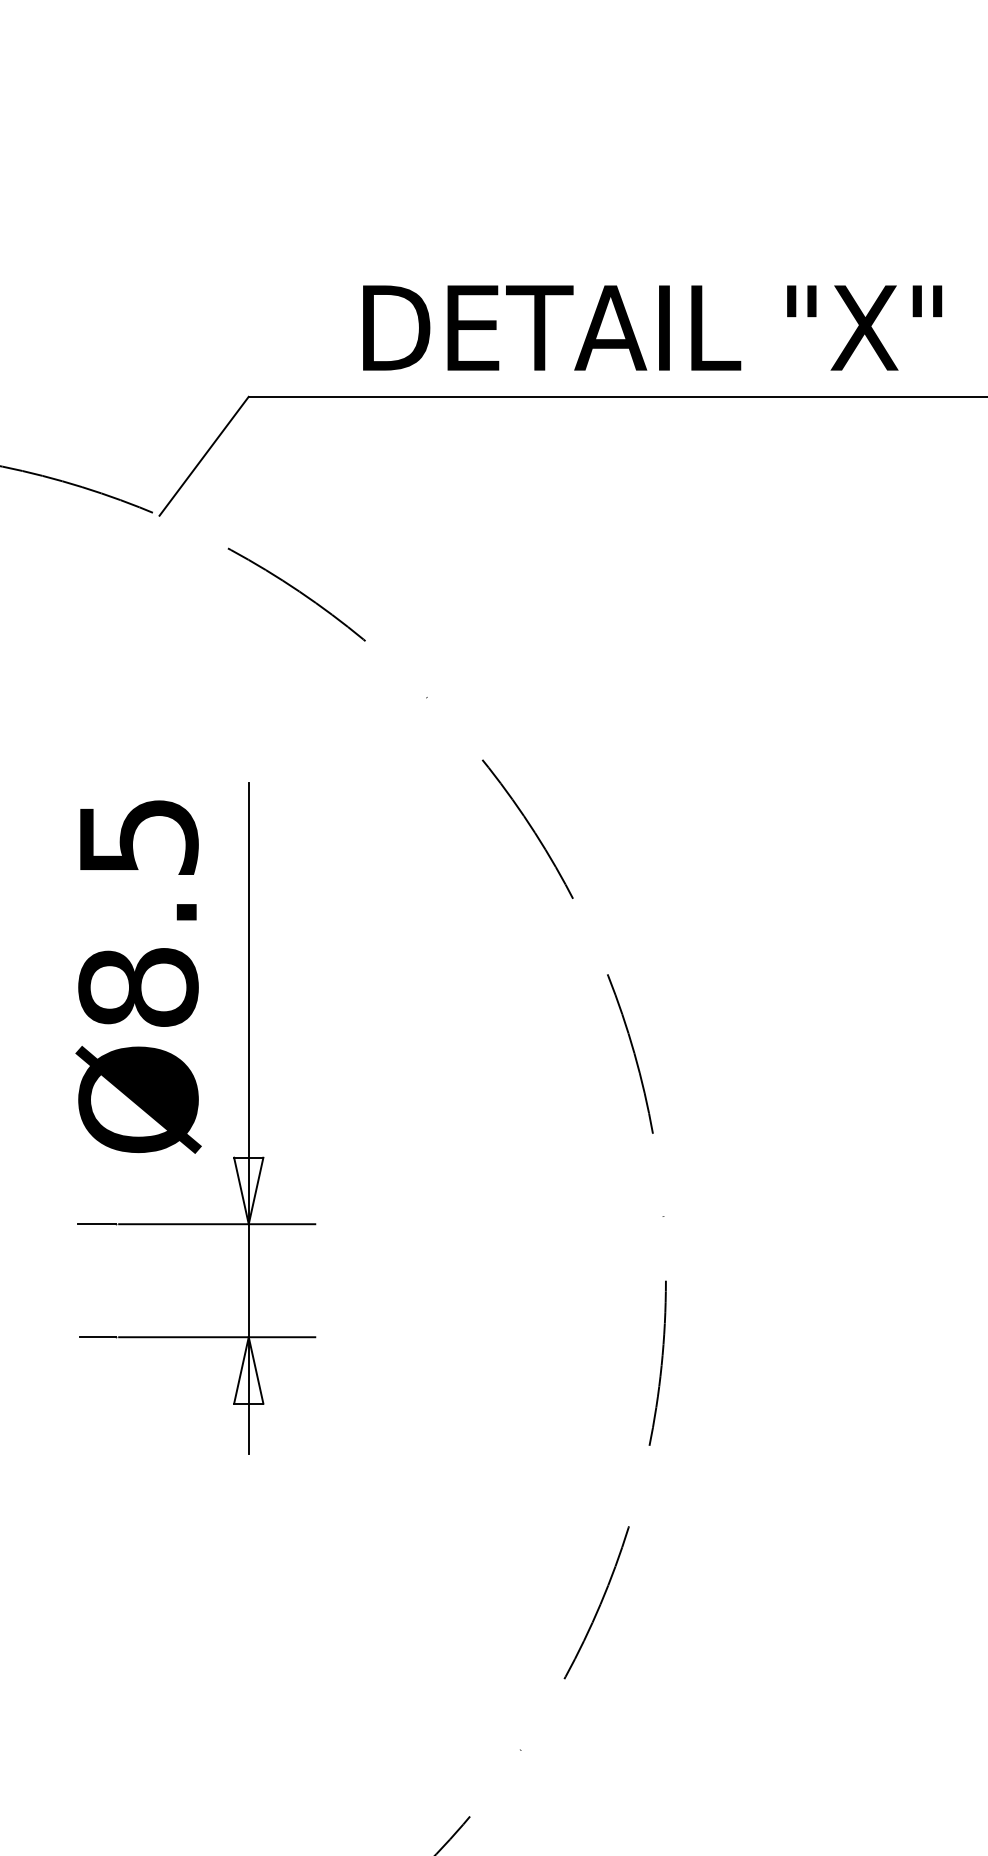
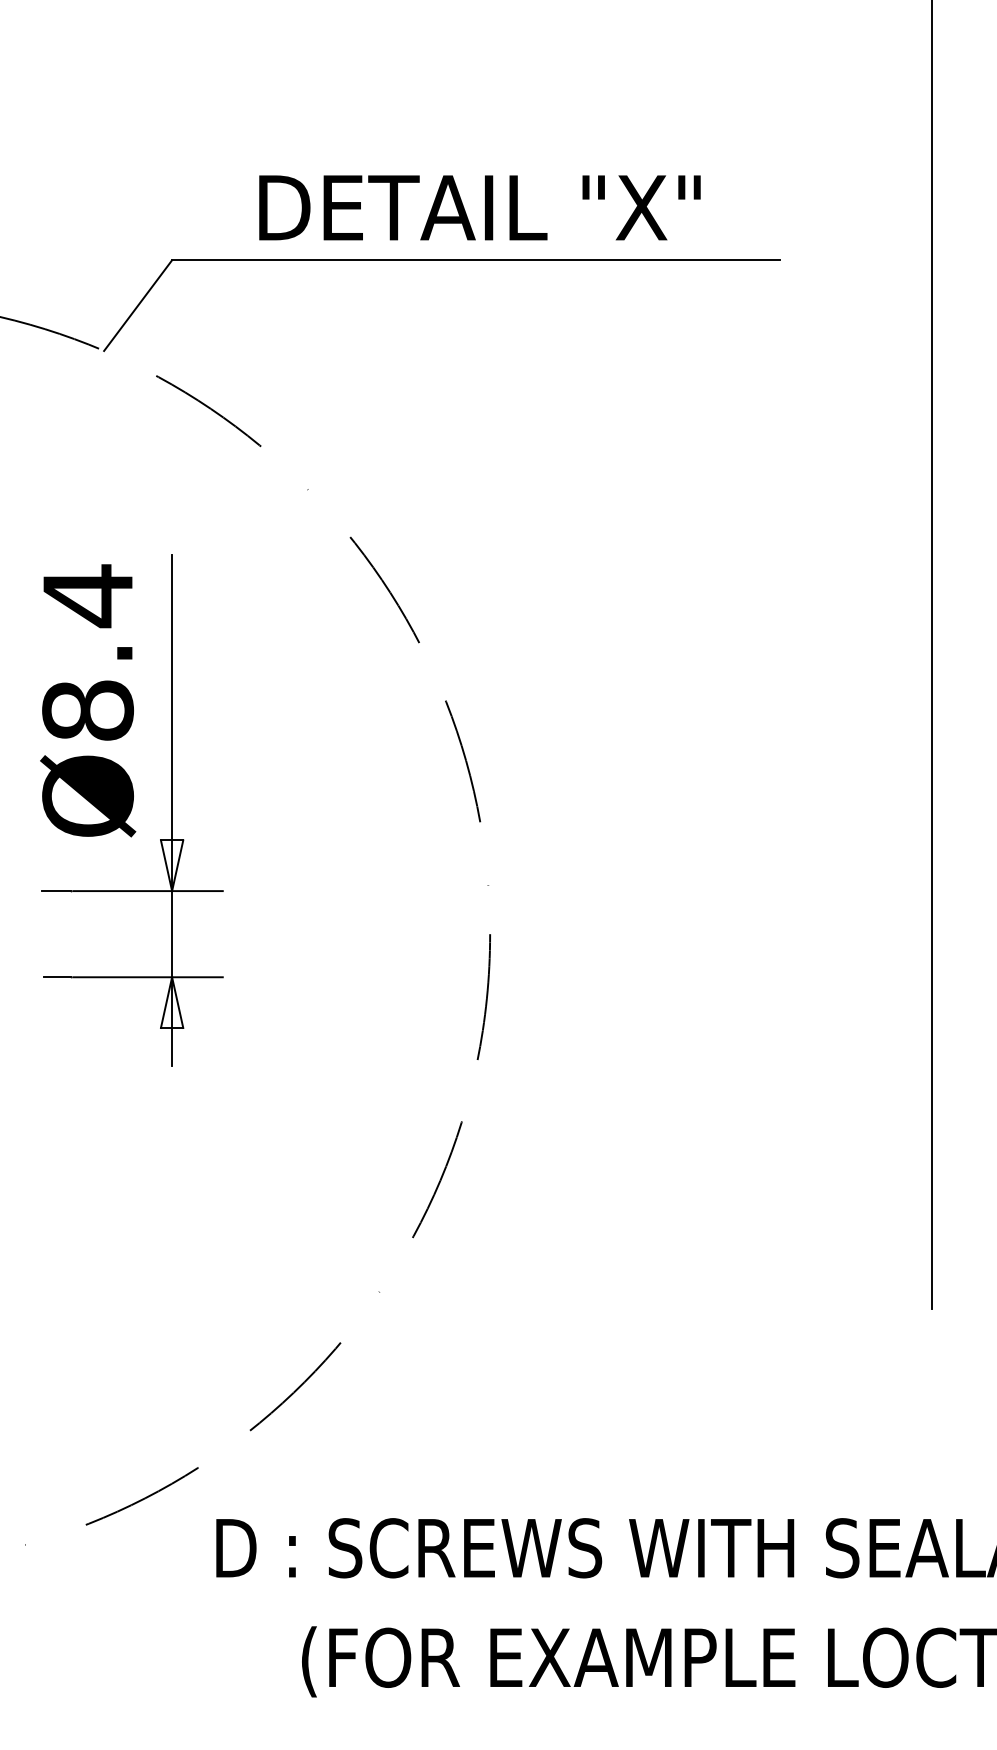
text: (139, 837) -> (88, 596), Ø8.5 -> Ø8.4

